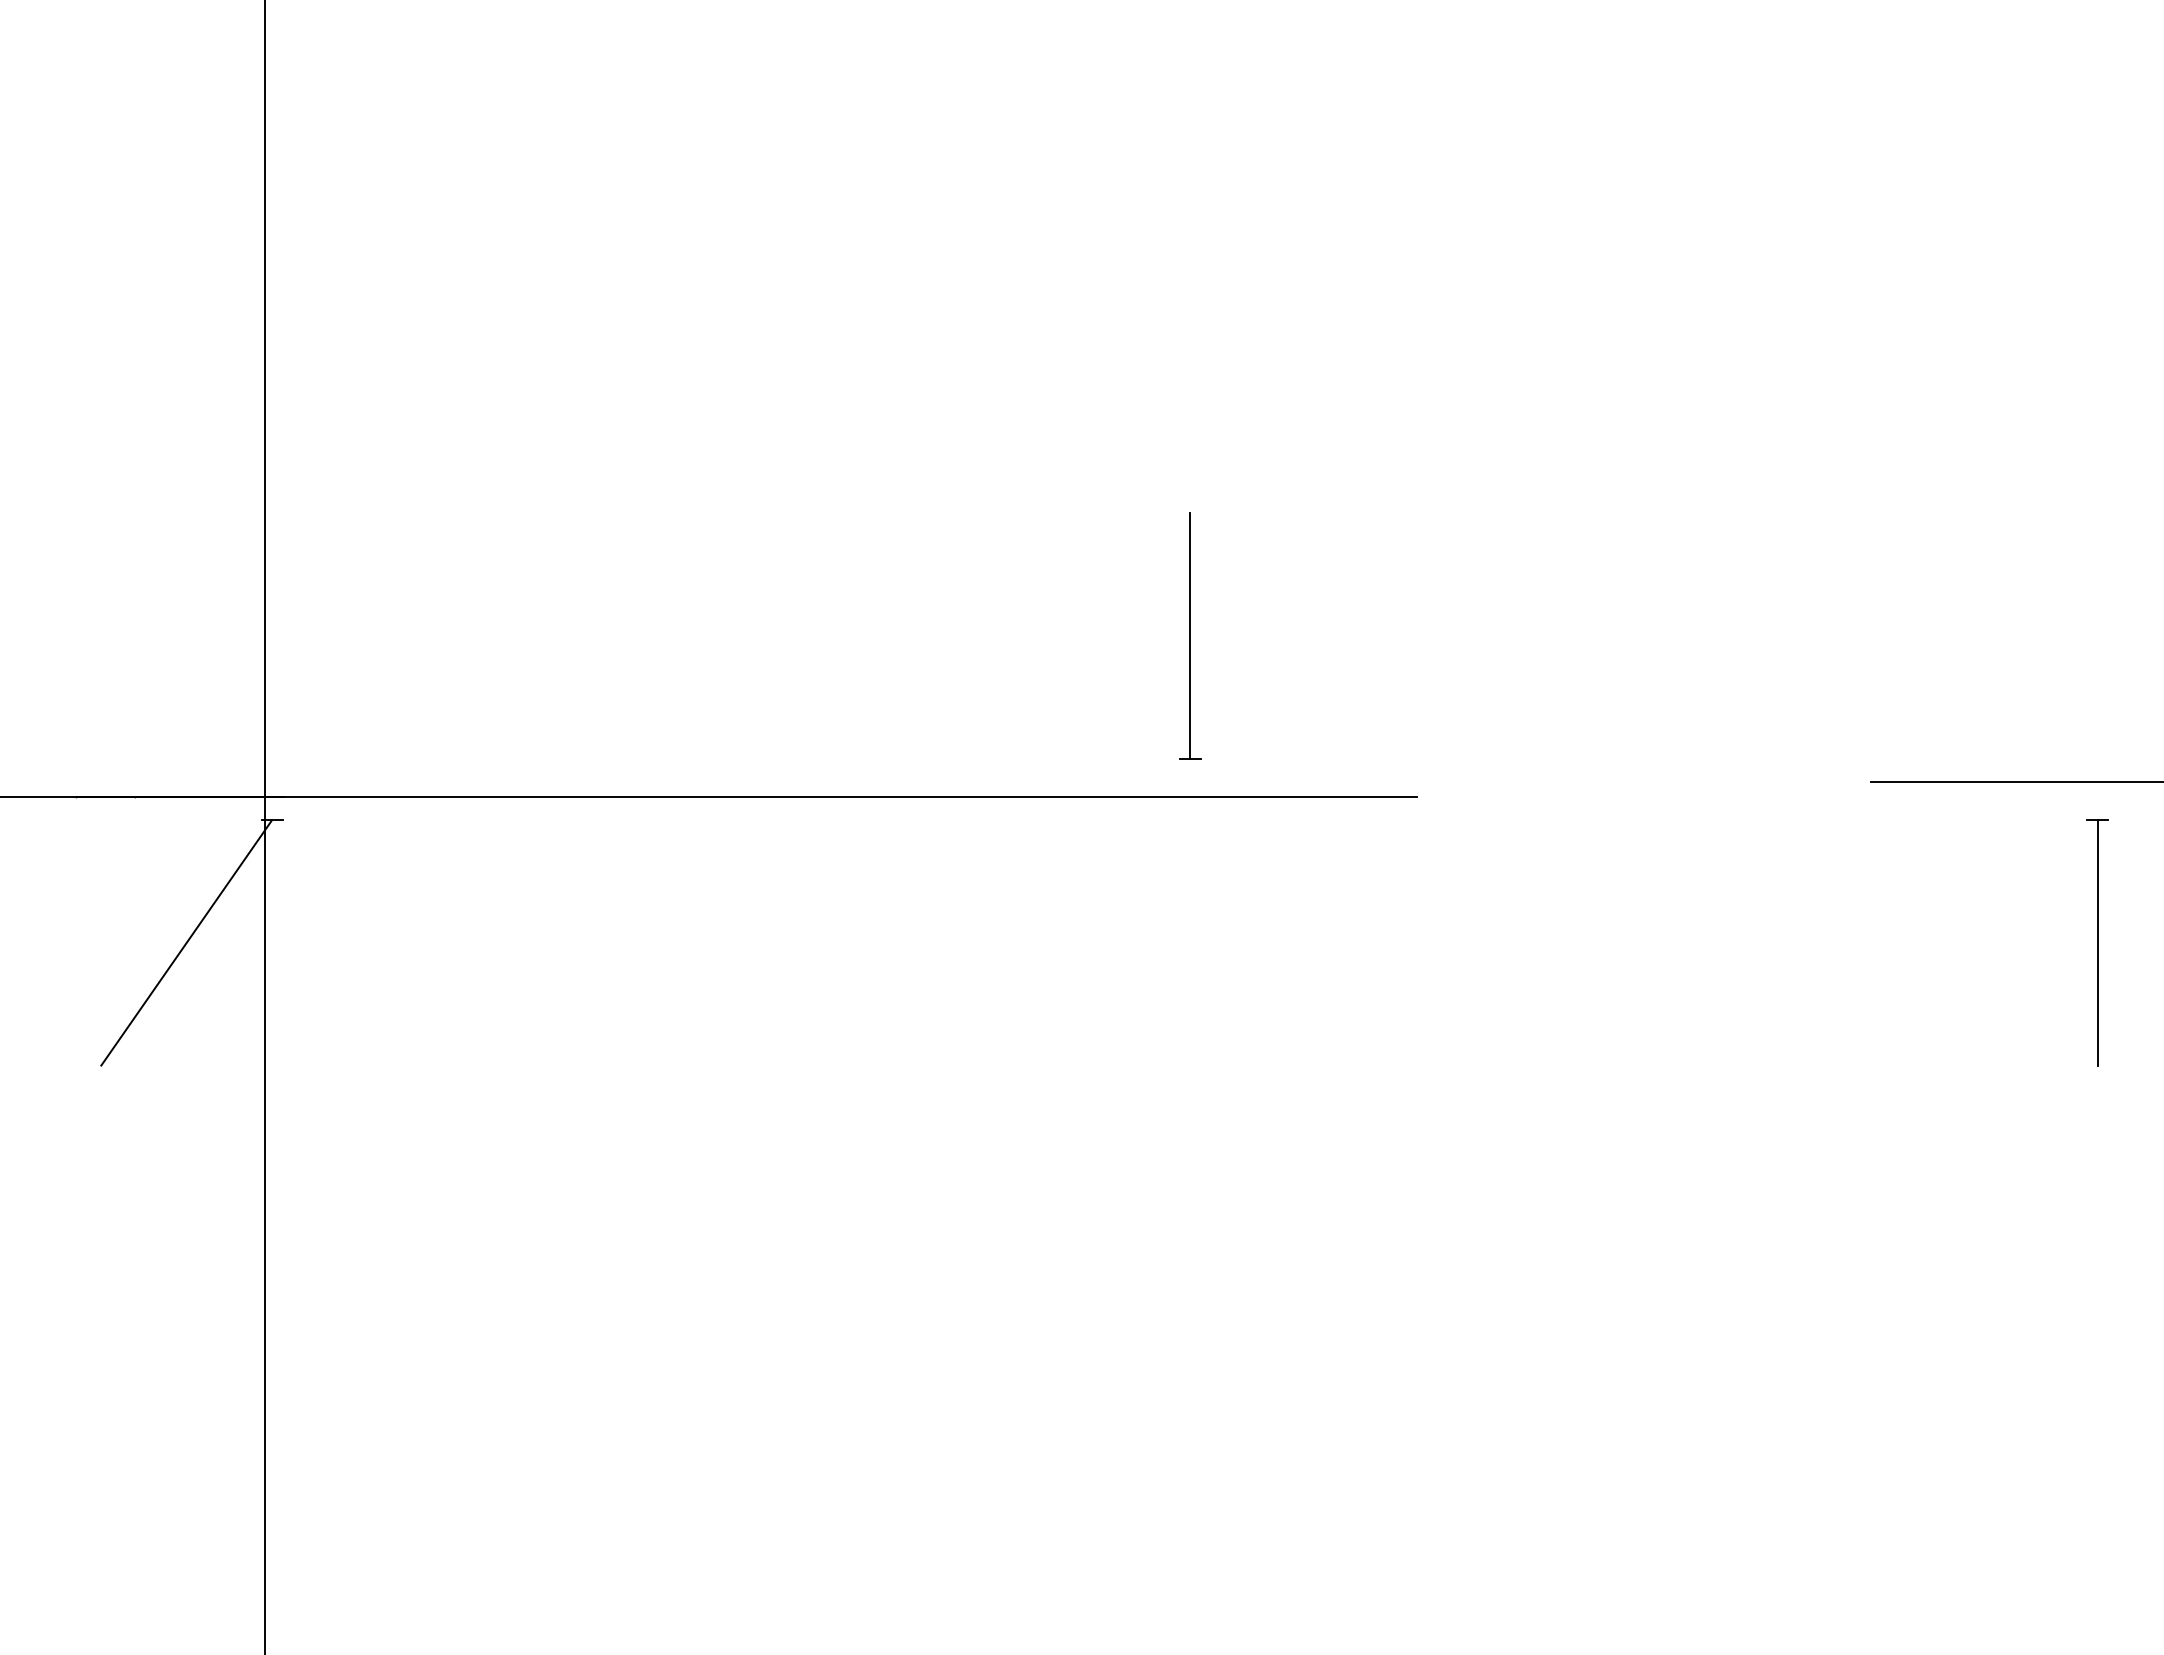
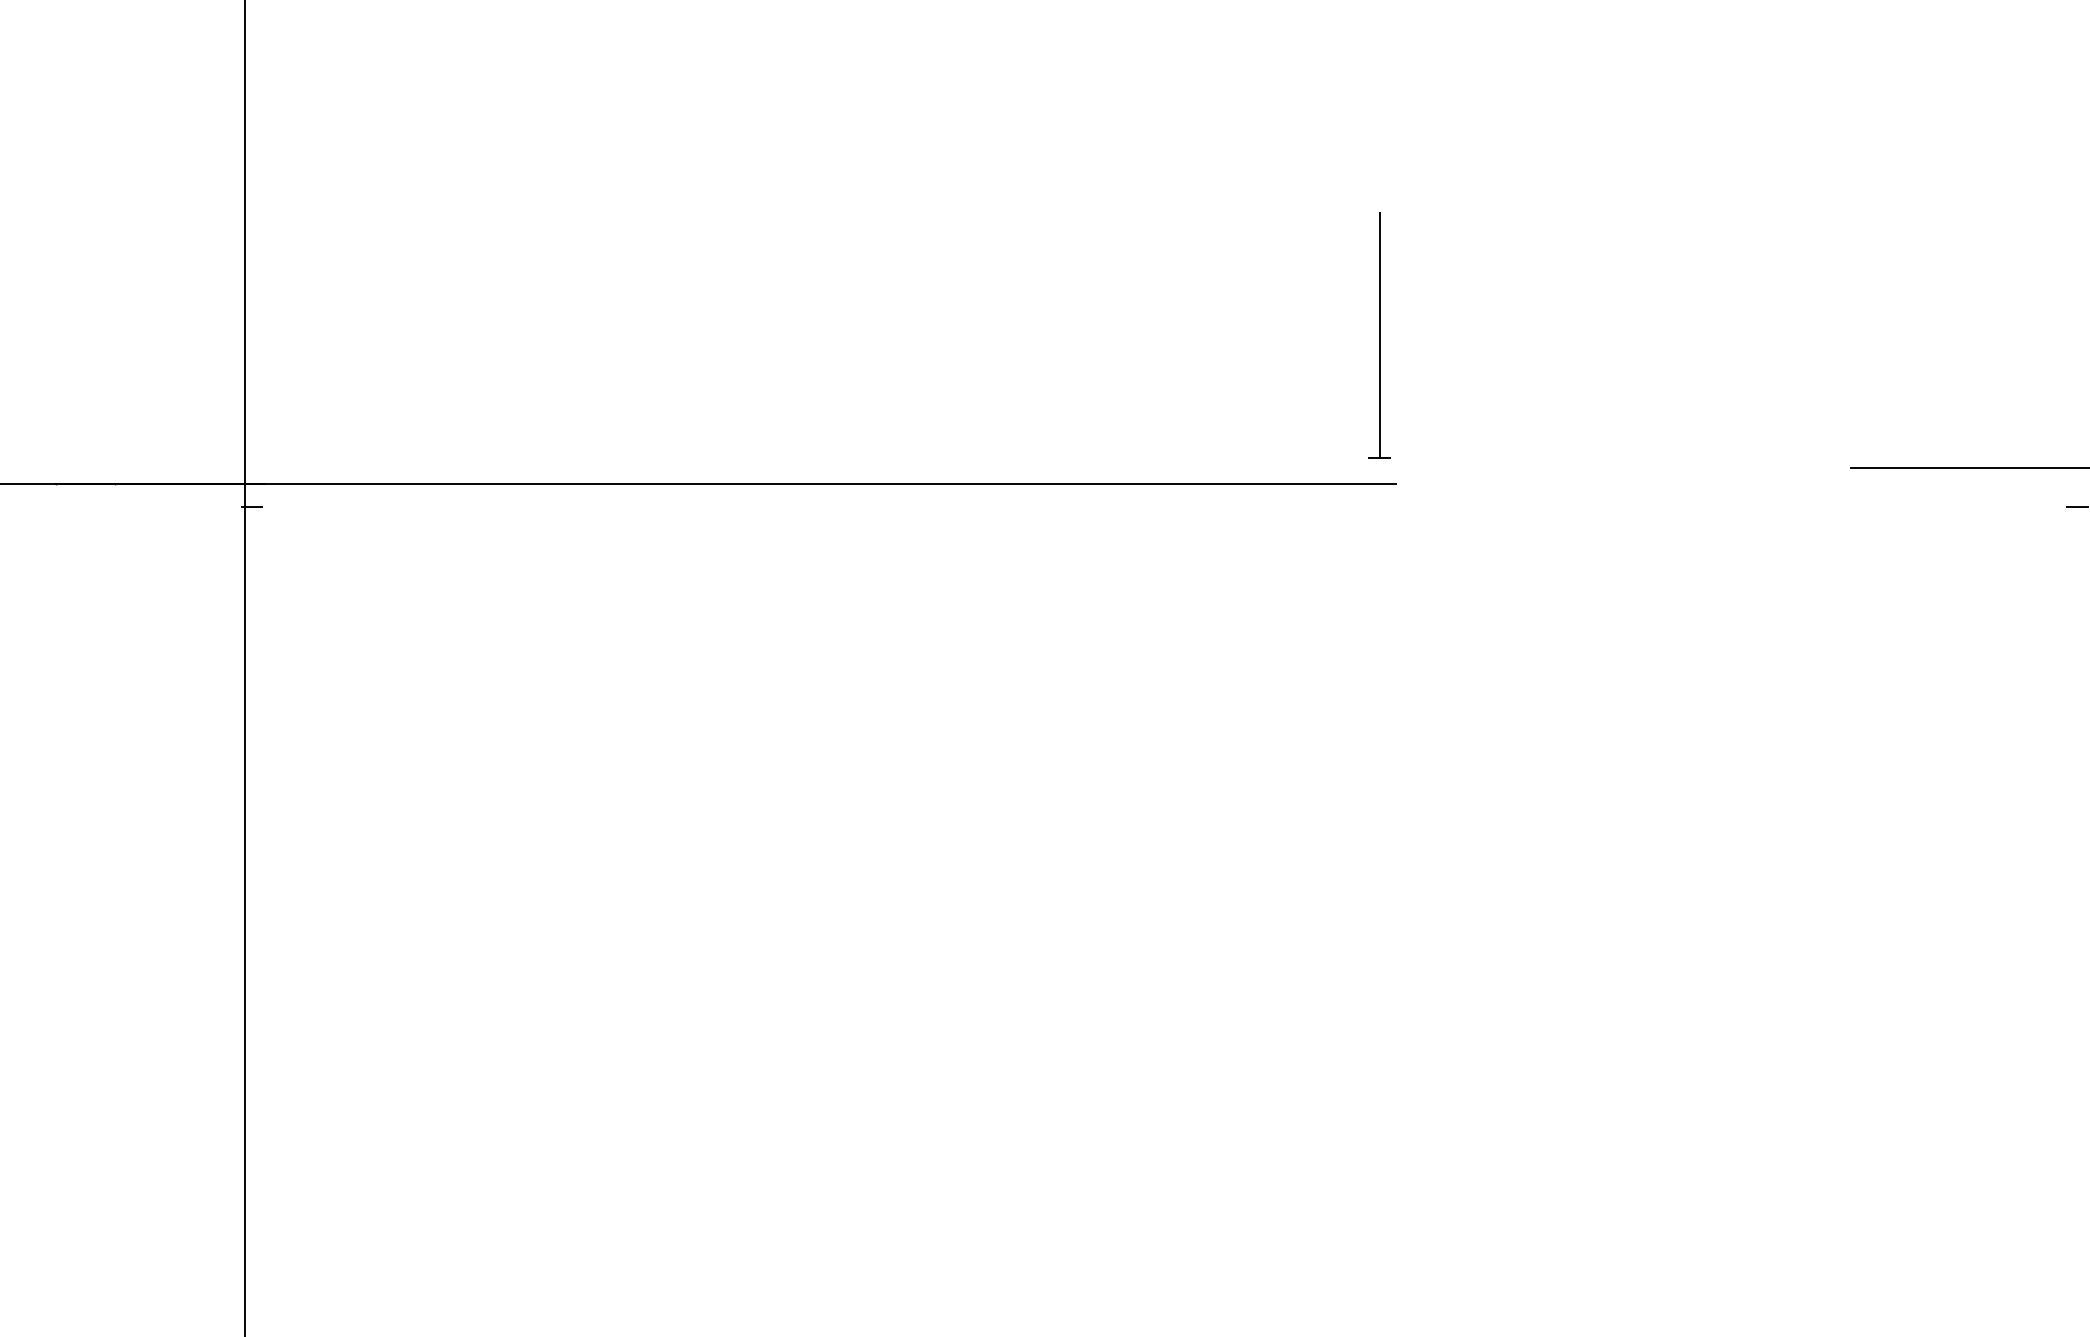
part: (1190, 635) -> (1380, 334), moved
line: (186, 942) -> (166, 628), removed
line: (2097, 942) -> (2077, 628), removed

